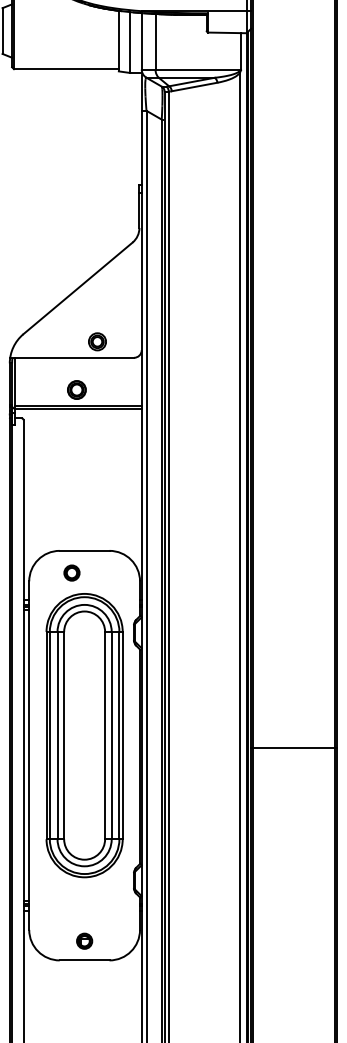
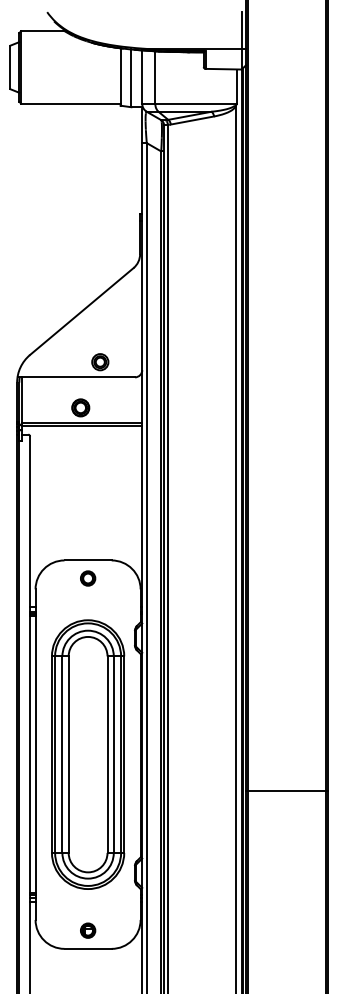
part: (72, 573) -> (88, 578), moved
part: (85, 735) -> (88, 754), moved
line: (293, 748) -> (286, 790), moved

